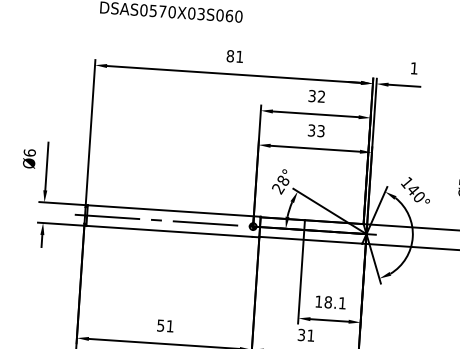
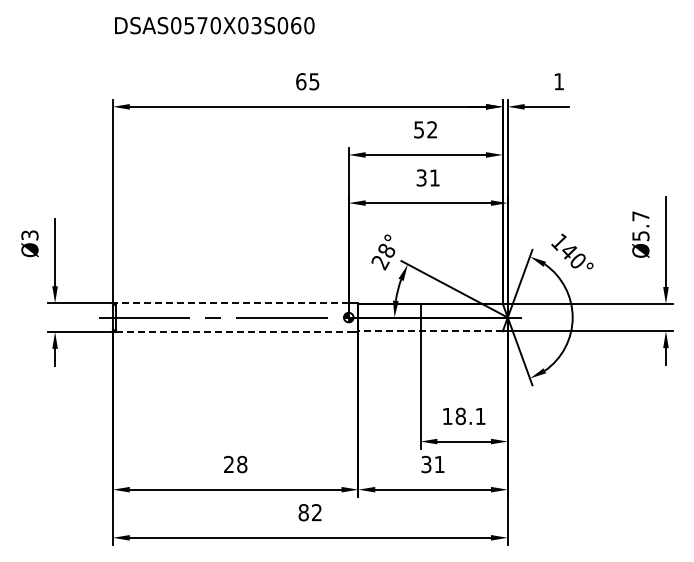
text: (234, 56) -> (307, 81), 81 -> 65
text: (312, 95) -> (419, 129), 32 -> 52
text: (320, 130) -> (434, 177), 33 -> 31
text: (29, 152) -> (29, 235), Ø6 -> Ø3
line: (170, 211) -> (231, 303), solid -> dashed
line: (169, 231) -> (232, 332), solid -> dashed
line: (310, 240) -> (430, 331), solid -> dashed
text: (165, 325) -> (235, 464), 51 -> 28

